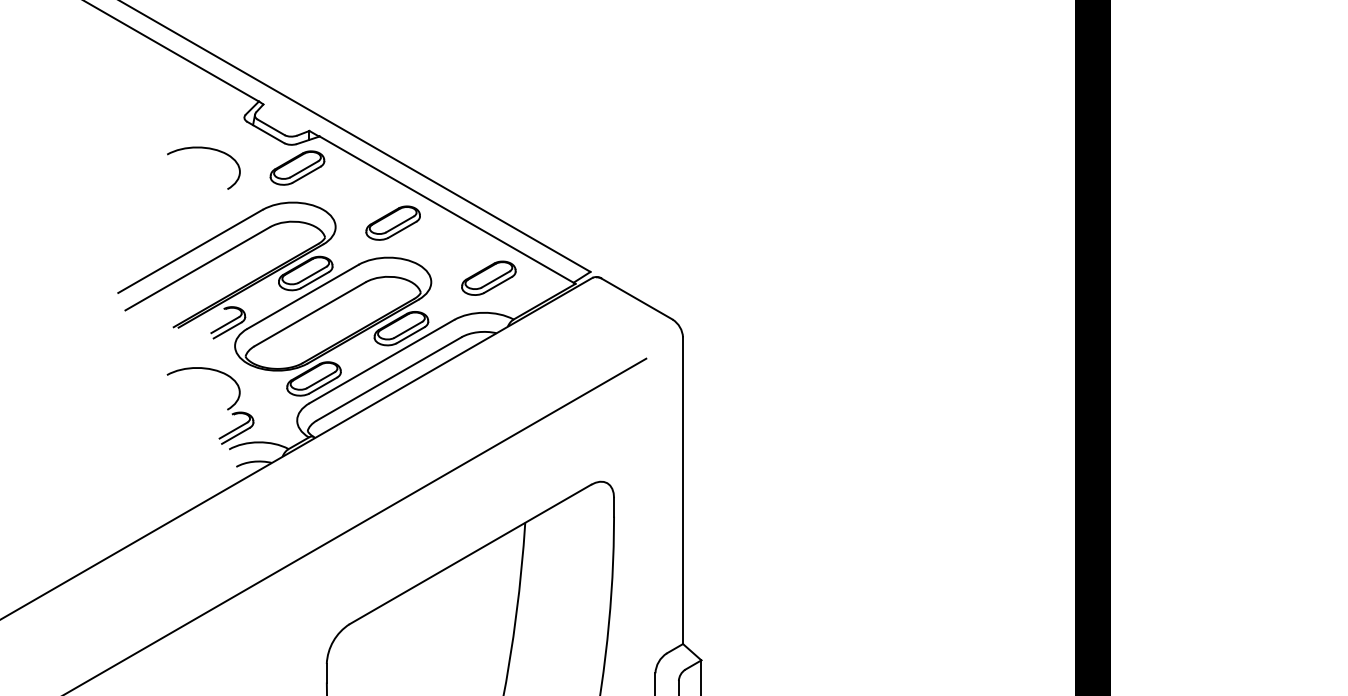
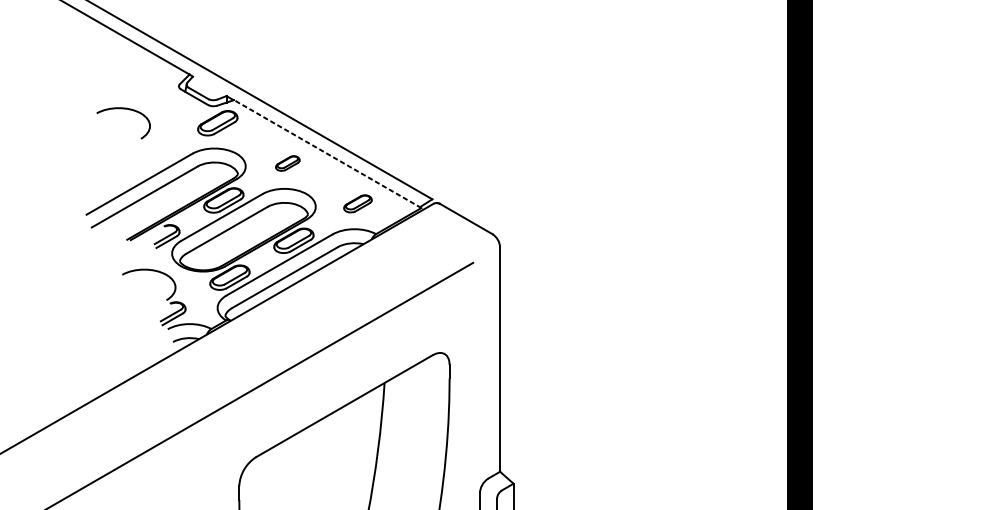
curve: (207, 149) -> (126, 109), moved
line: (447, 210) -> (327, 154), solid -> dashed
part: (392, 222) -> (287, 163), size x0.6
part: (488, 277) -> (357, 203), size x0.7

